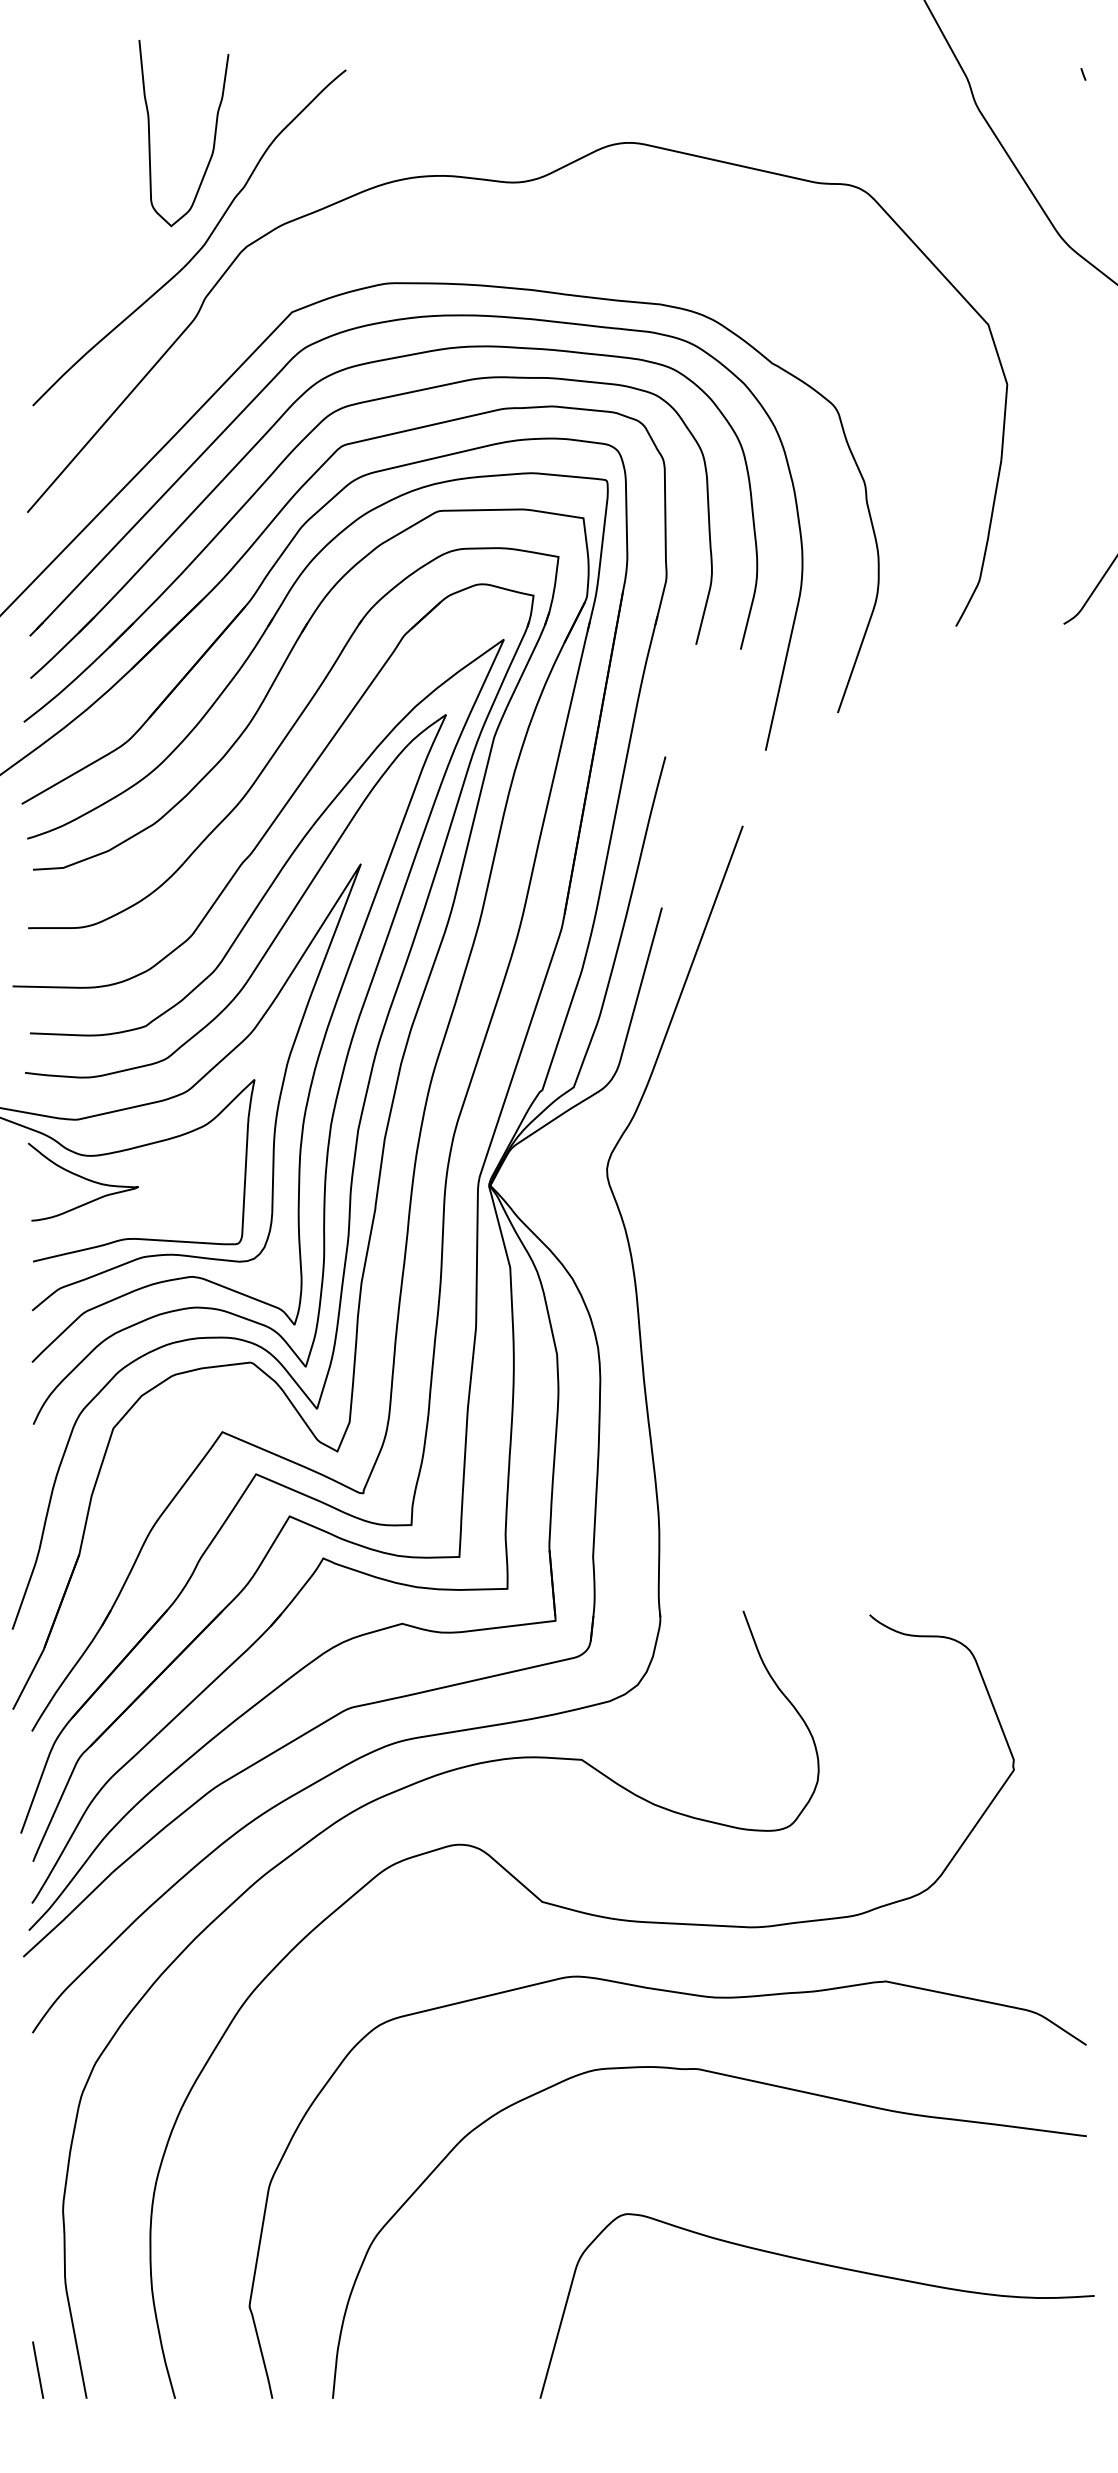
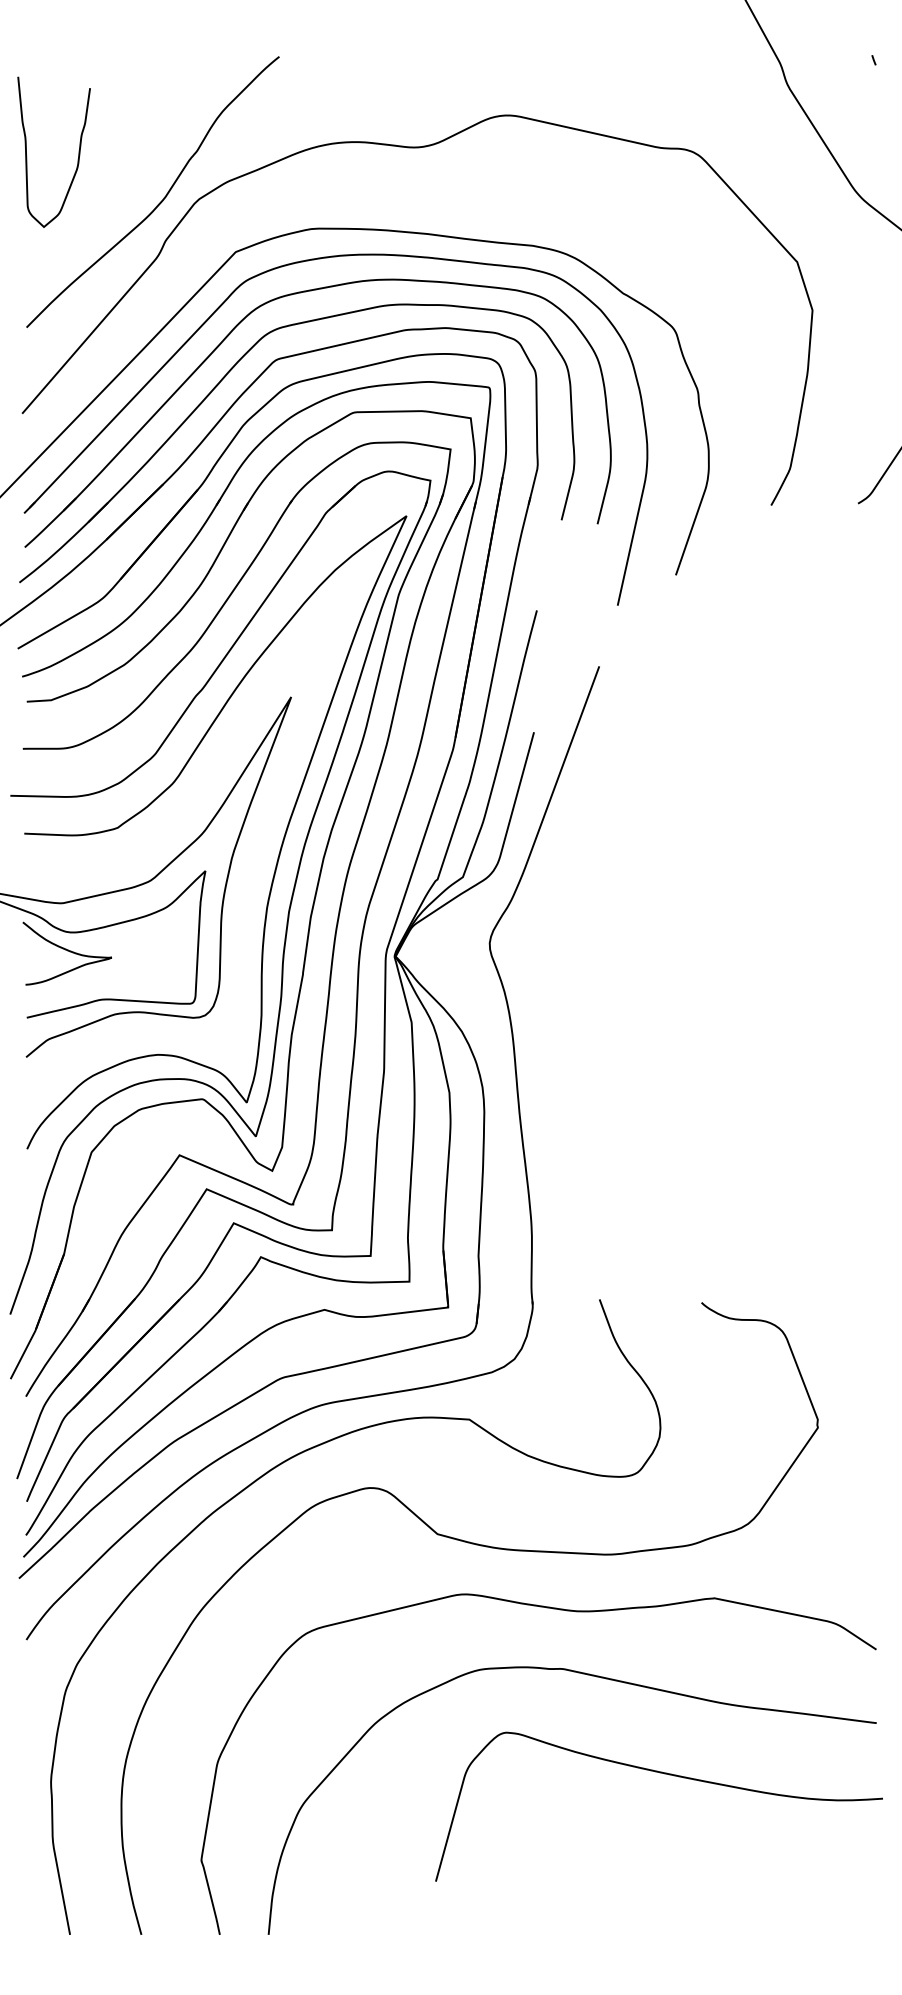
curve: (213, 139) -> (77, 157), moved
curve: (216, 1018) -> (174, 821), removed
curve: (827, 2266) -> (667, 1774), moved
line: (38, 2369) -> (31, 1911), removed

